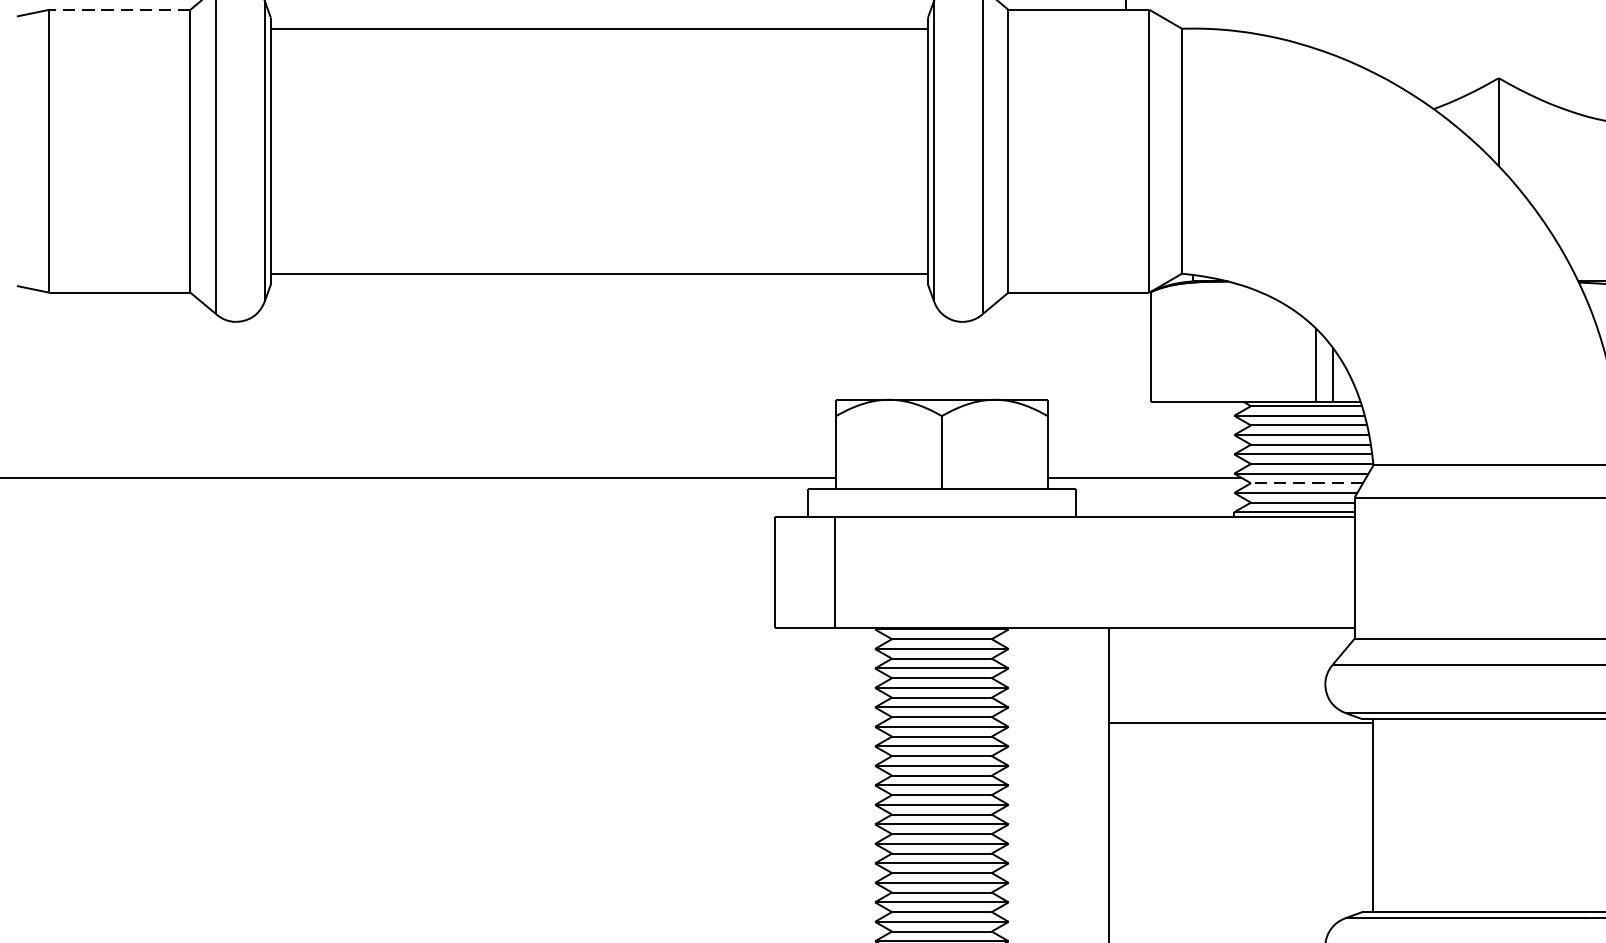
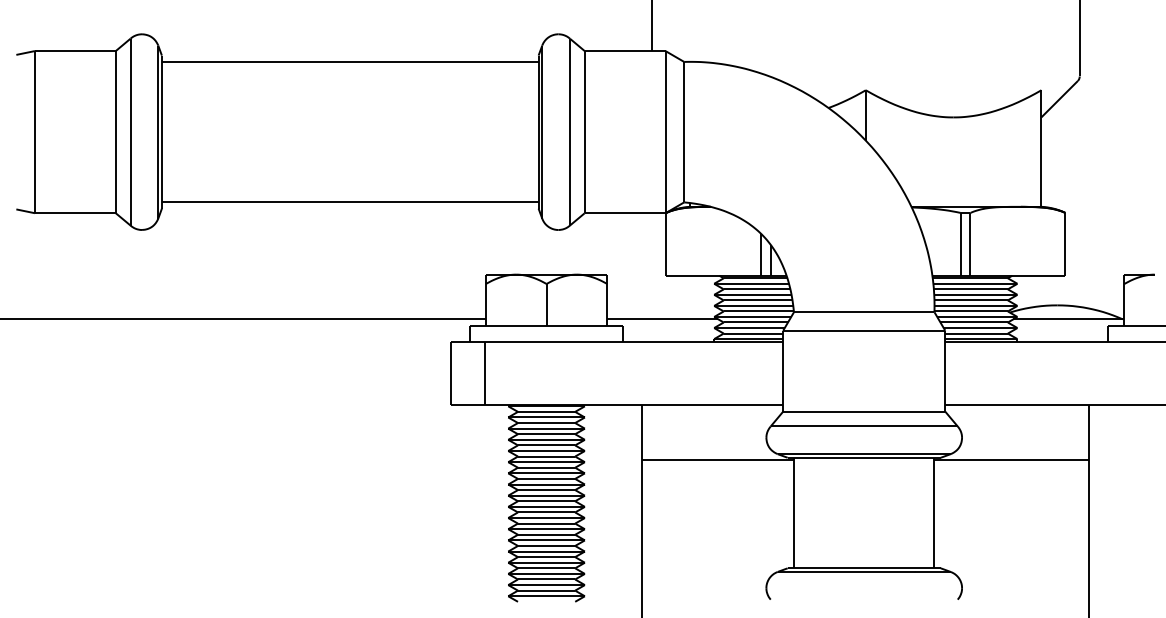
line: (118, 10) -> (74, 51), dashed -> solid
line: (1306, 483) -> (755, 322), dashed -> solid

